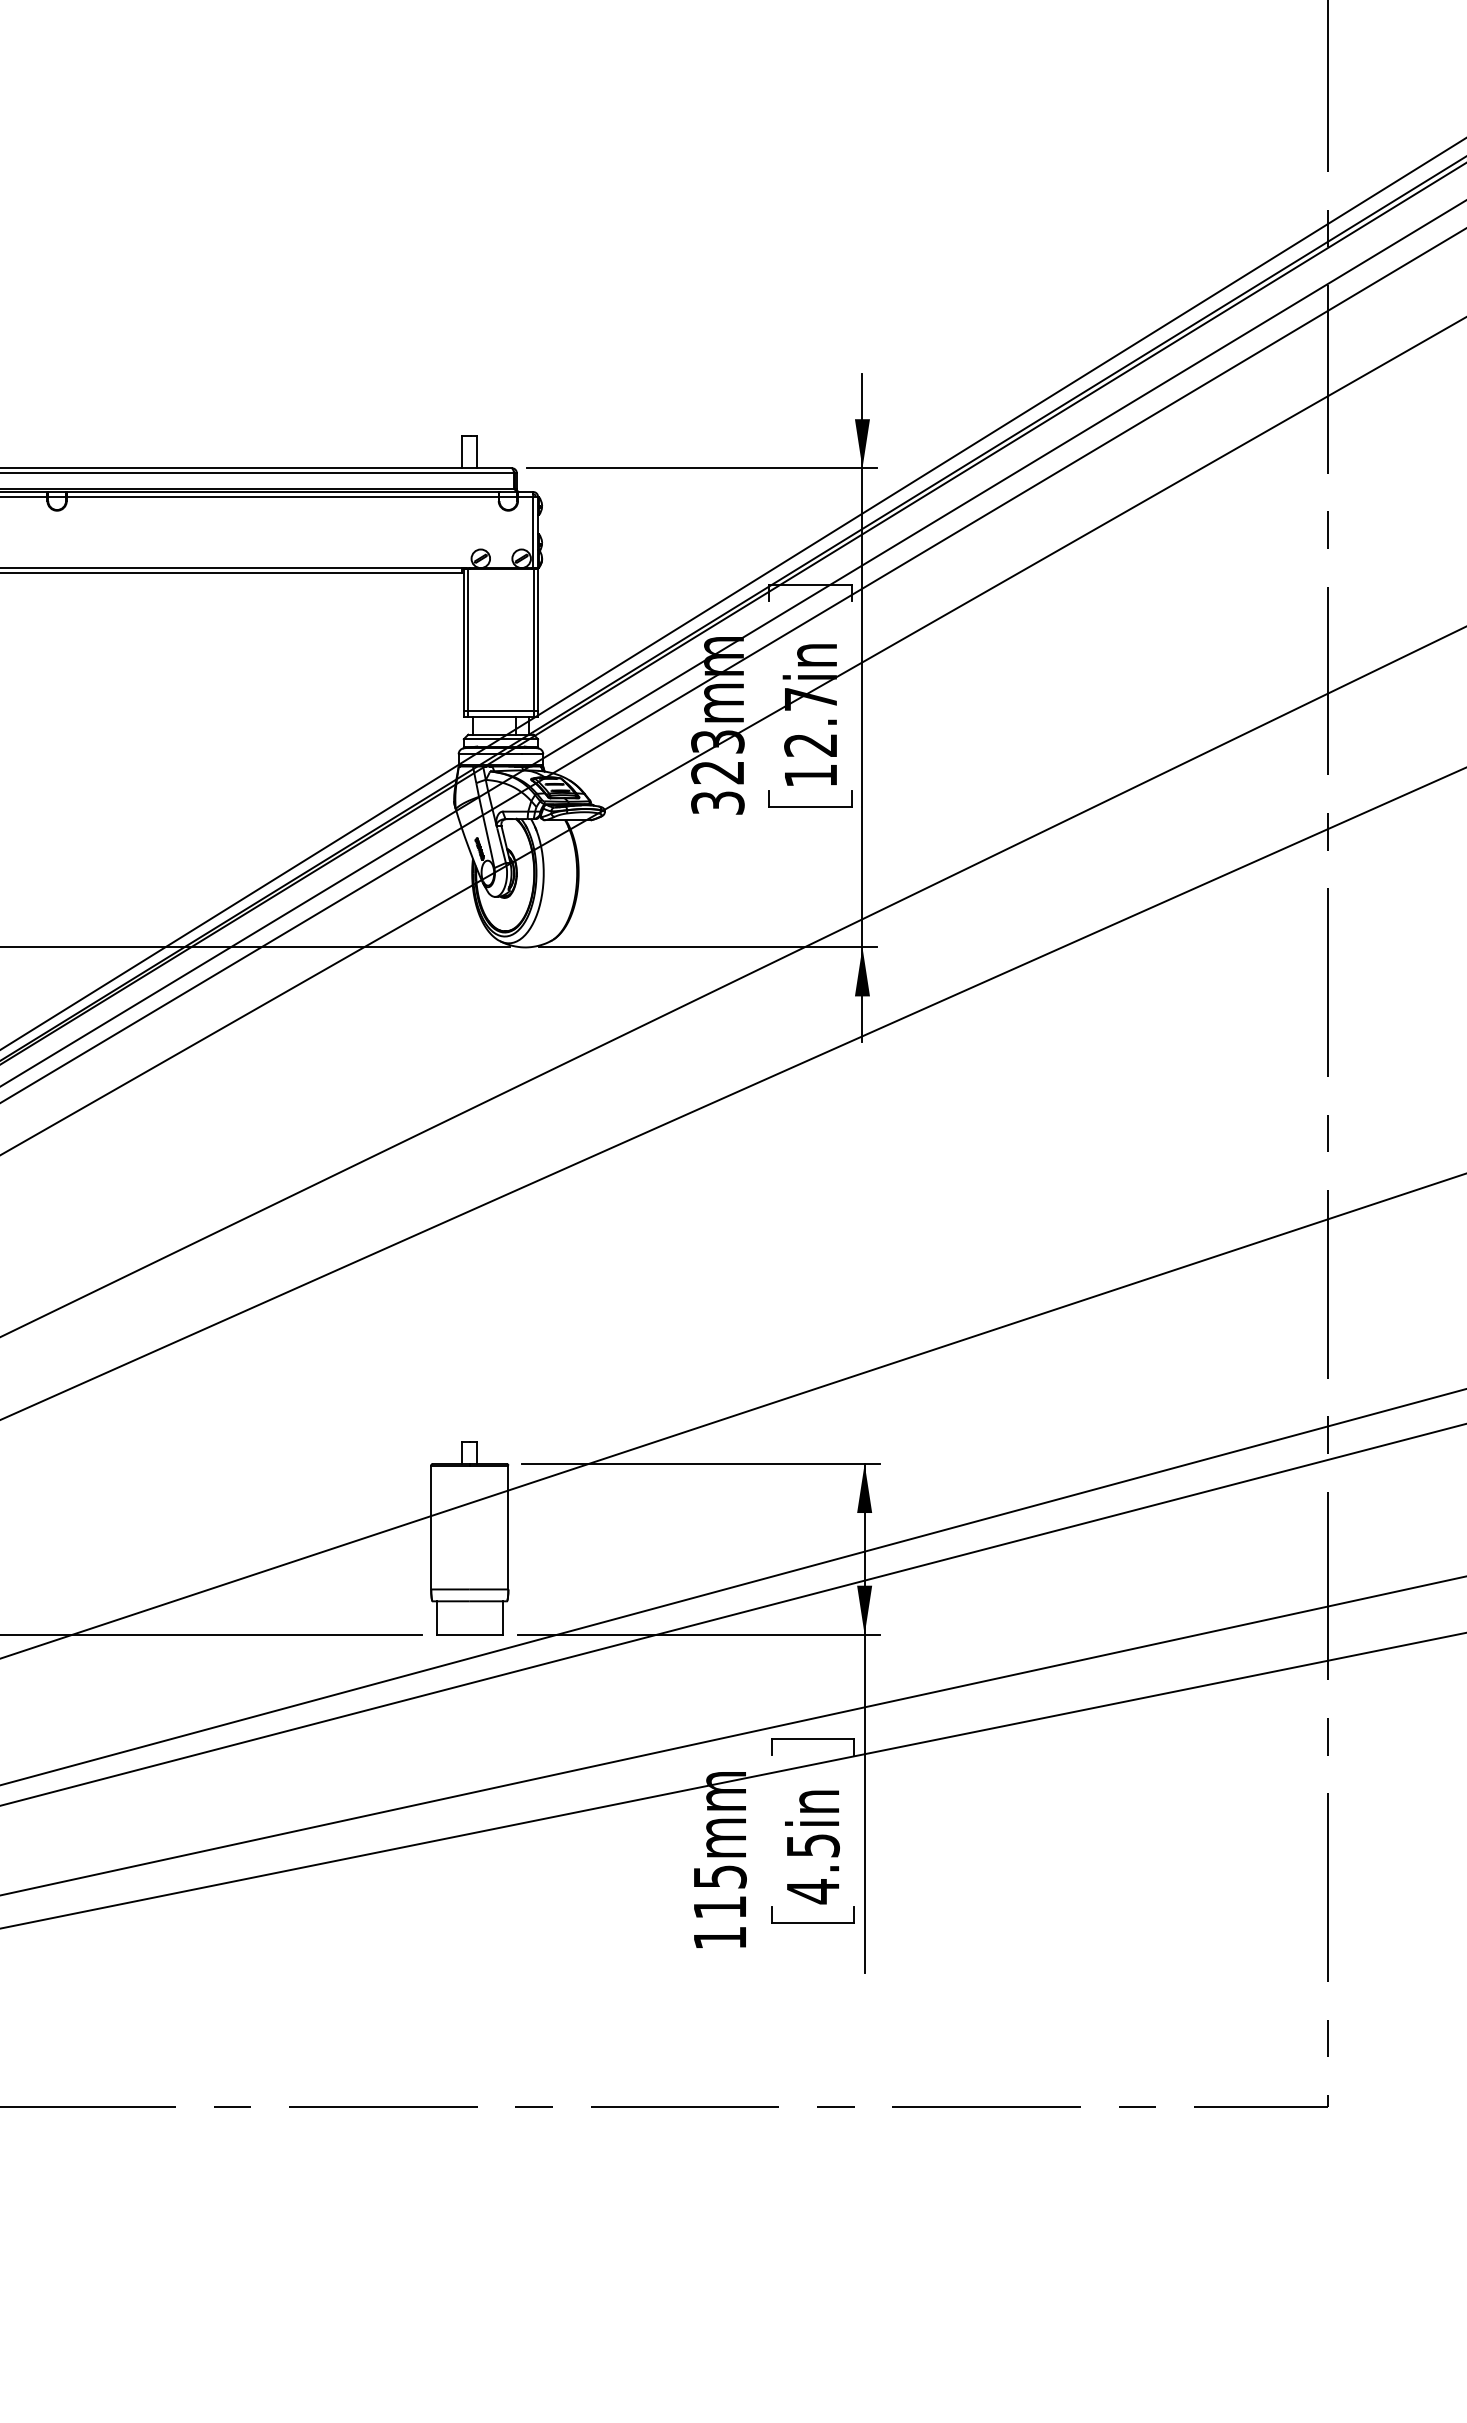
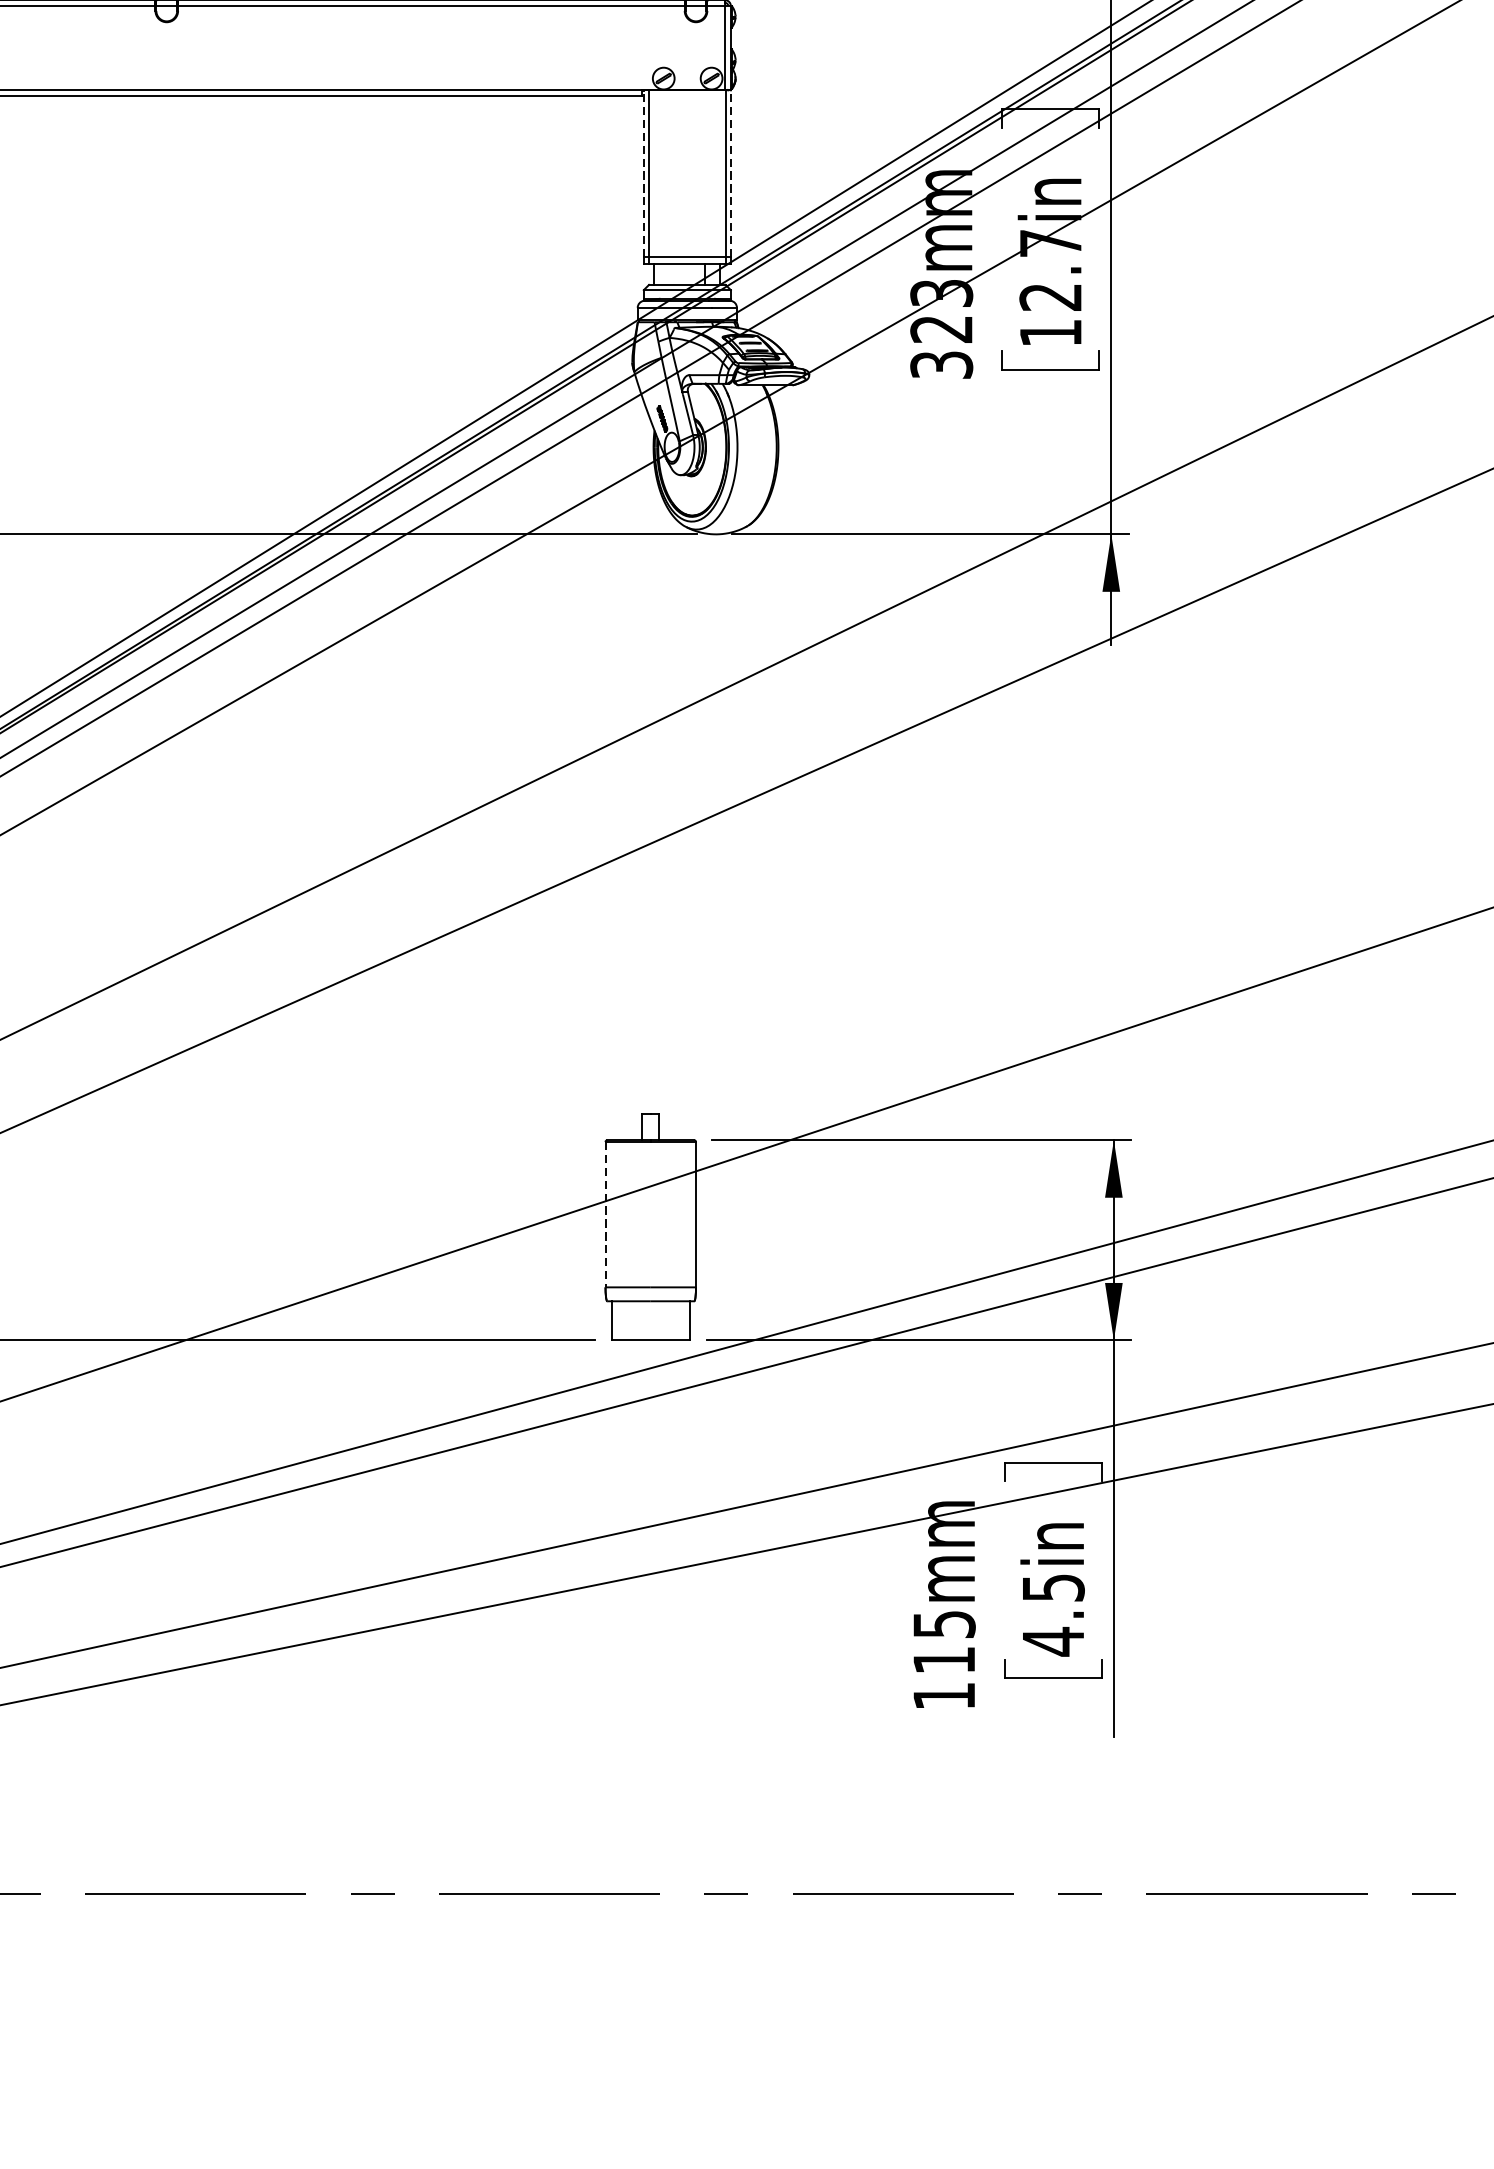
line: (463, 639) -> (643, 173), solid -> dashed
line: (538, 639) -> (731, 173), solid -> dashed
line: (431, 1527) -> (605, 1214), solid -> dashed

